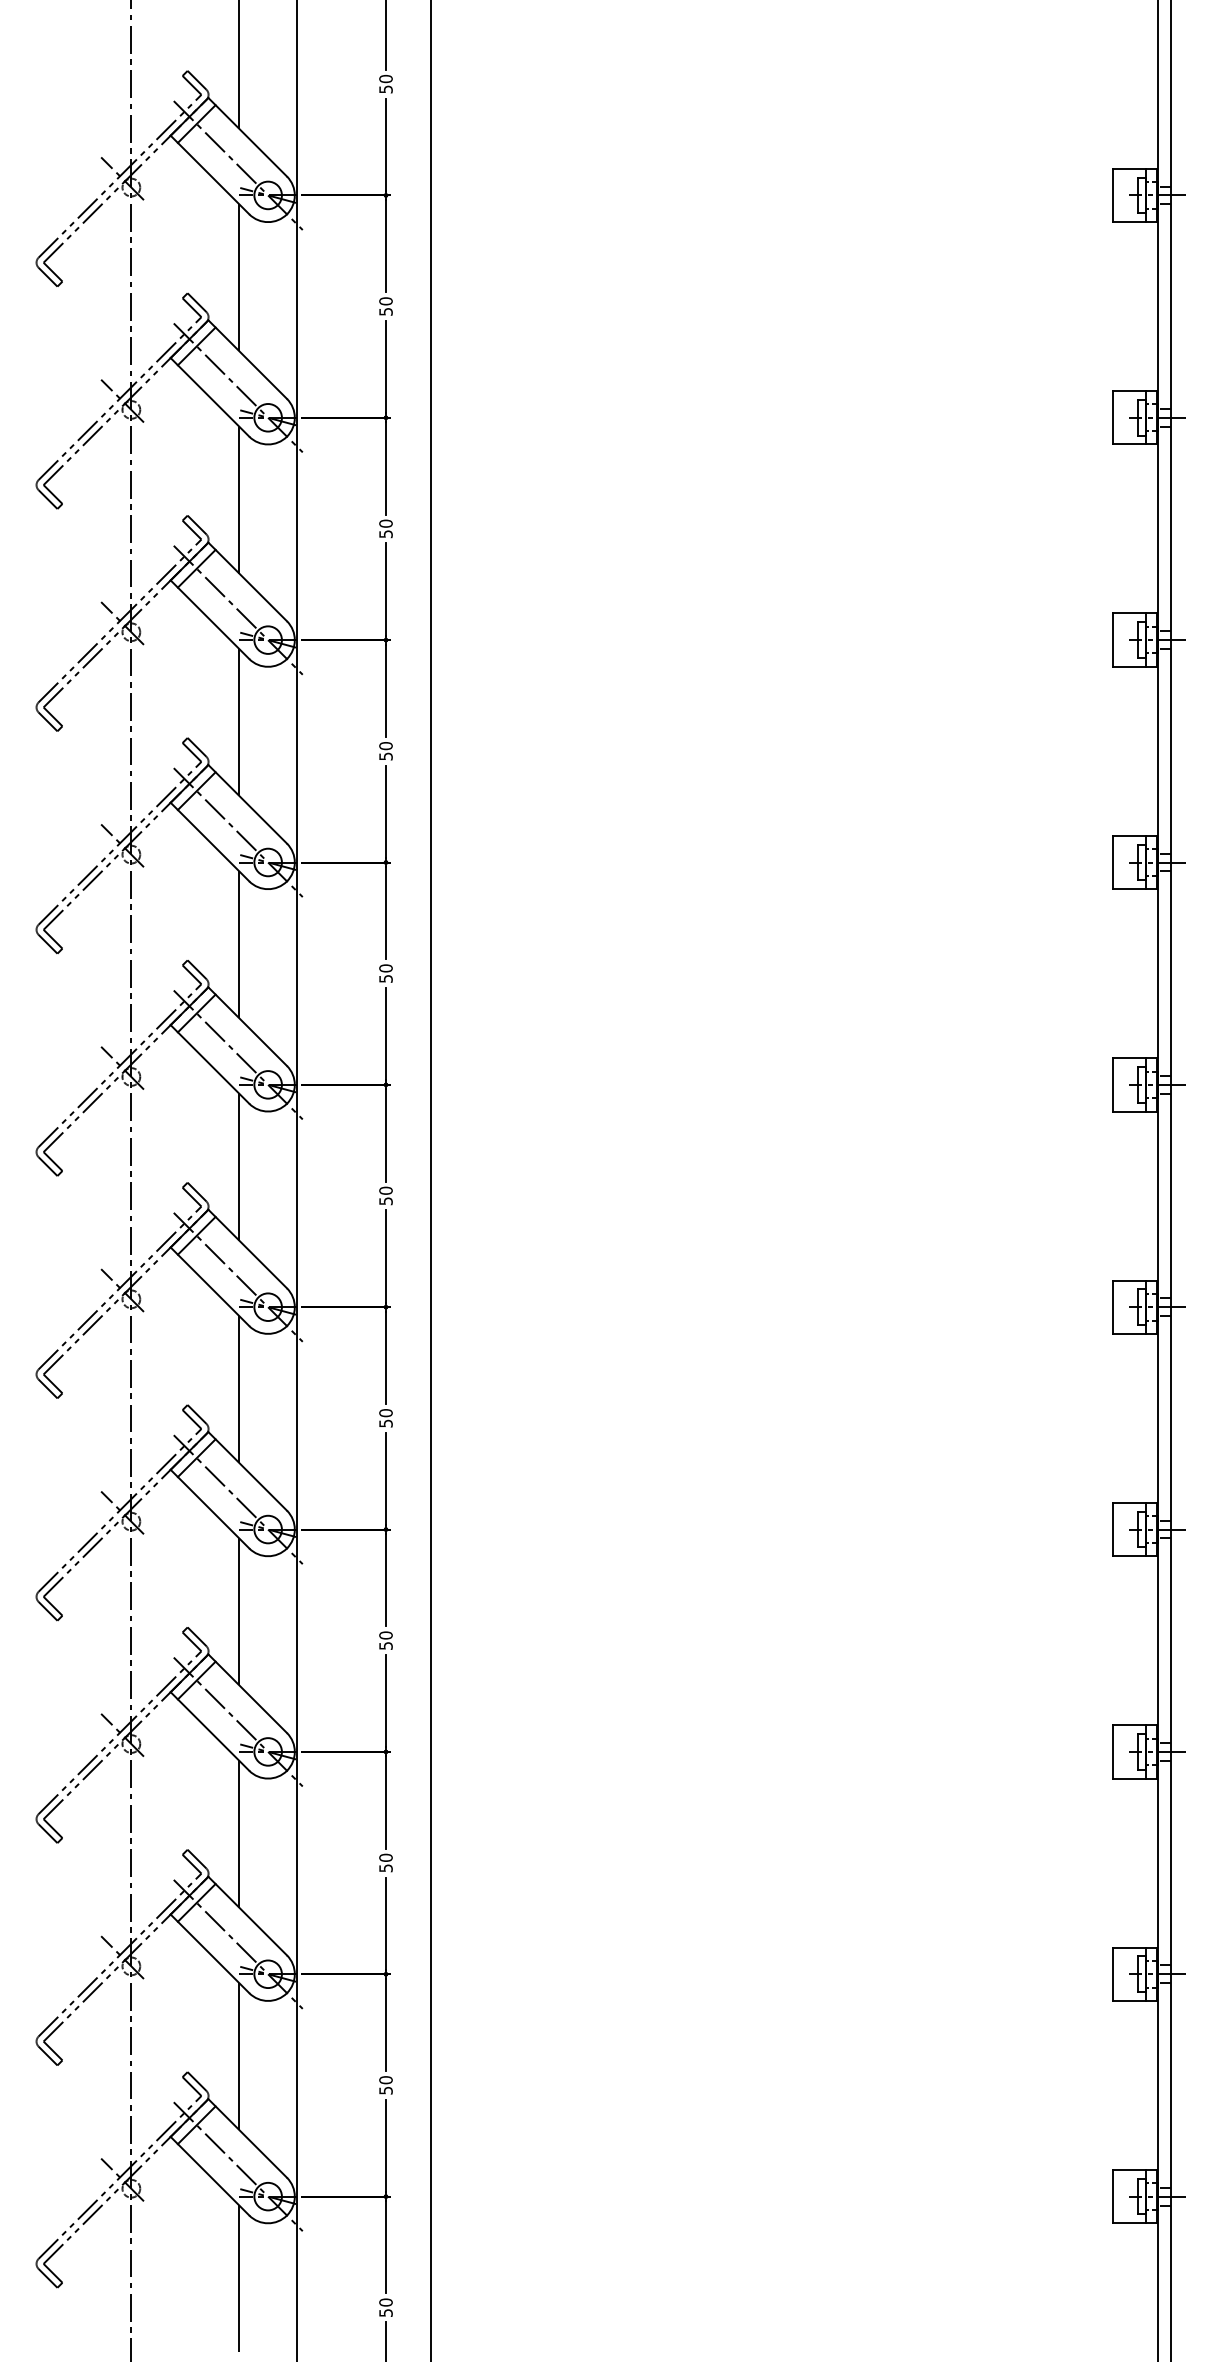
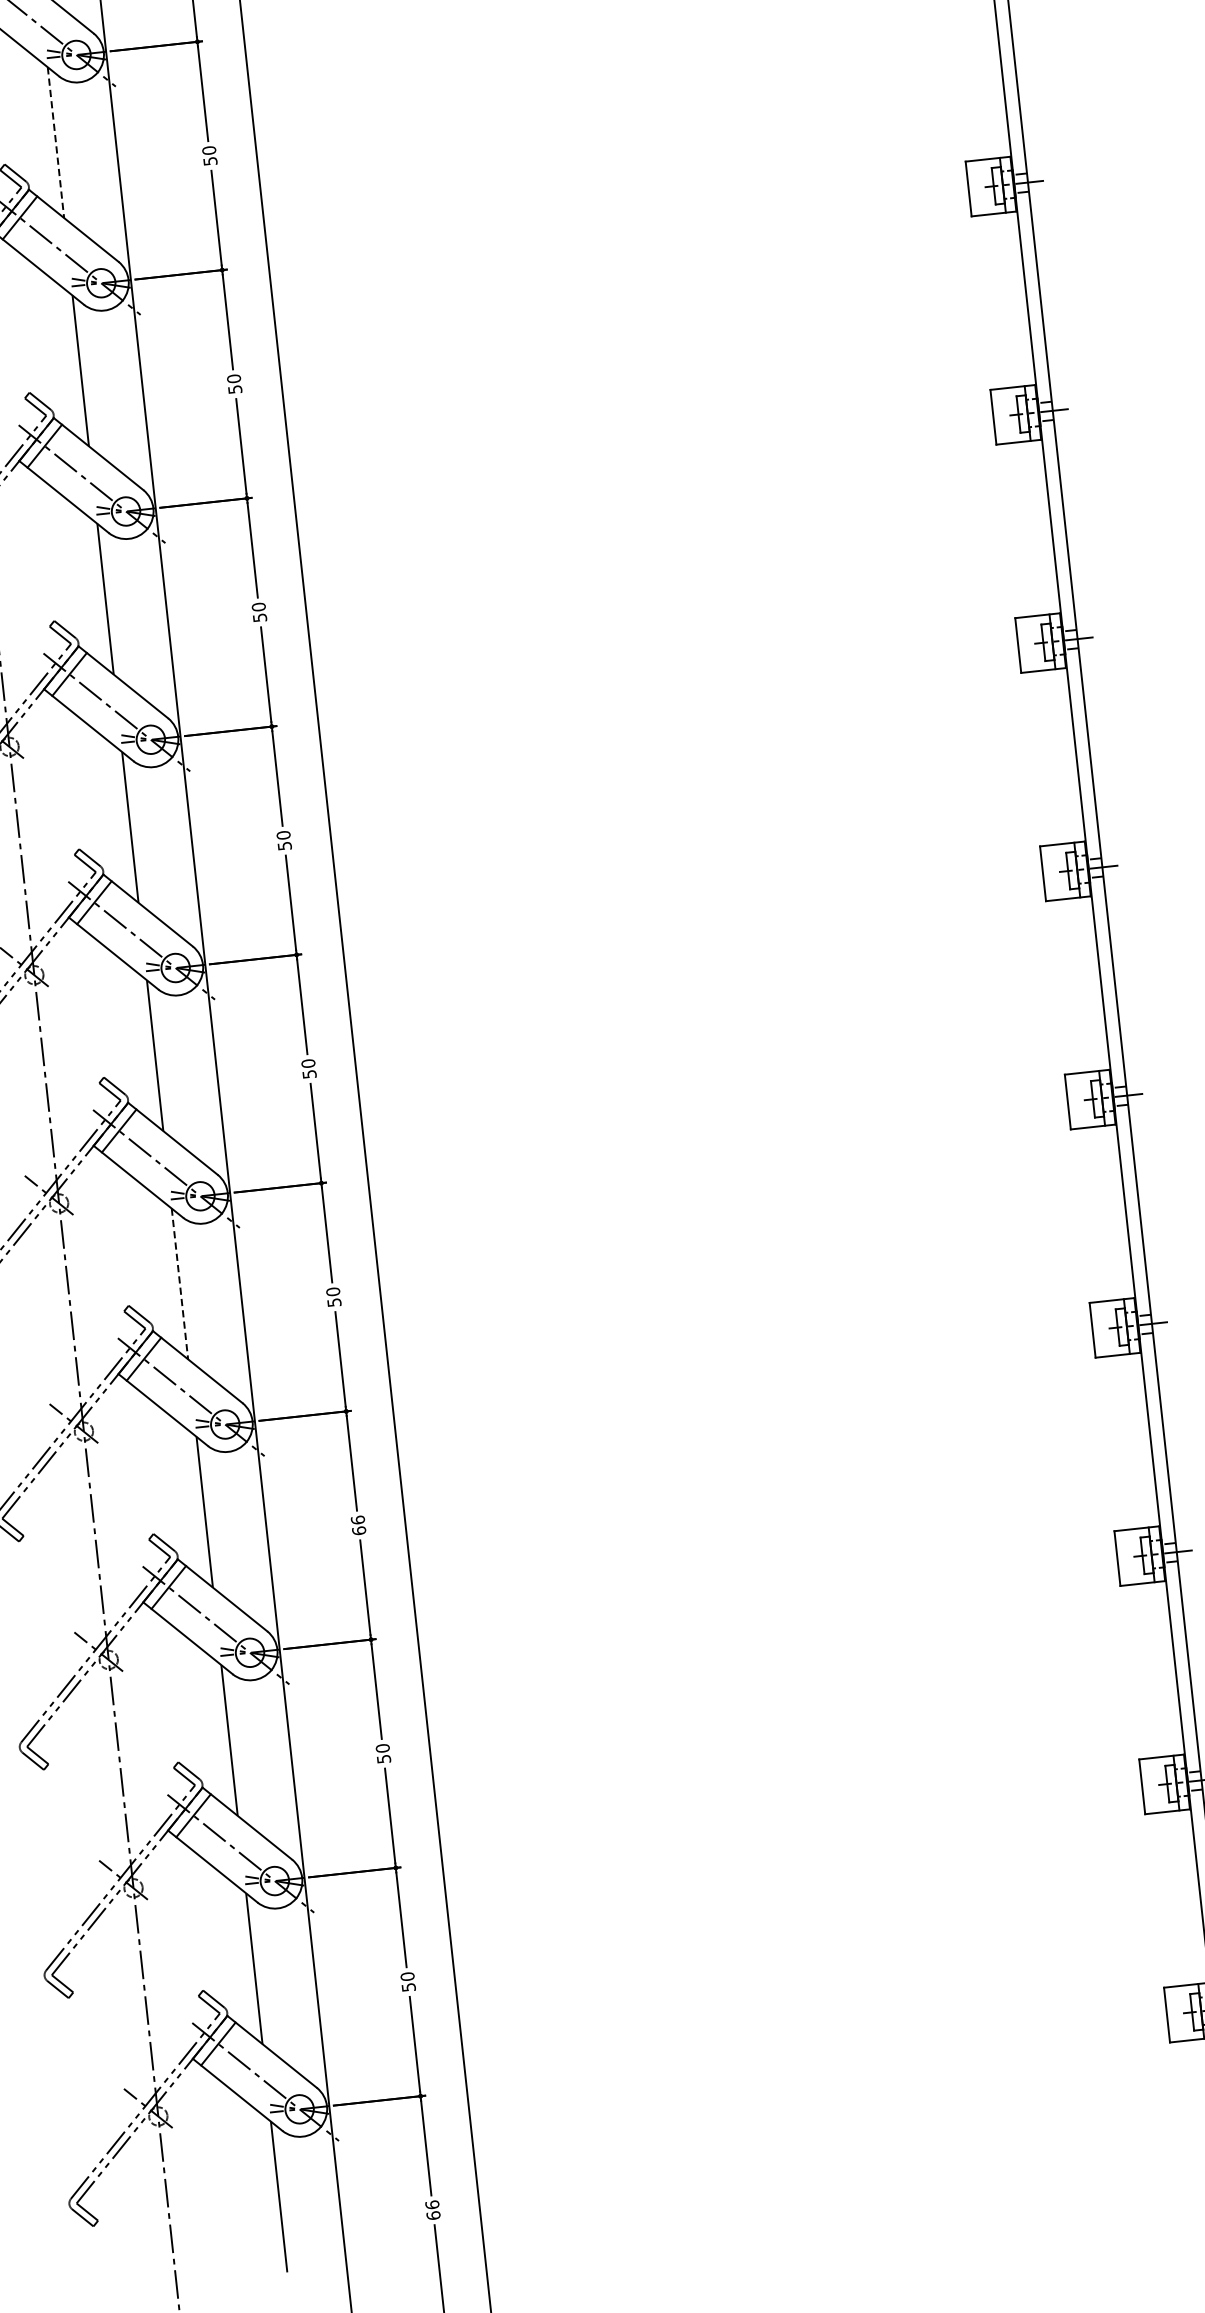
line: (239, 278) -> (56, 143), solid -> dashed
line: (239, 1389) -> (180, 1283), solid -> dashed
text: (385, 1640) -> (358, 1525), 50 -> 66
text: (385, 2307) -> (432, 2210), 50 -> 66

